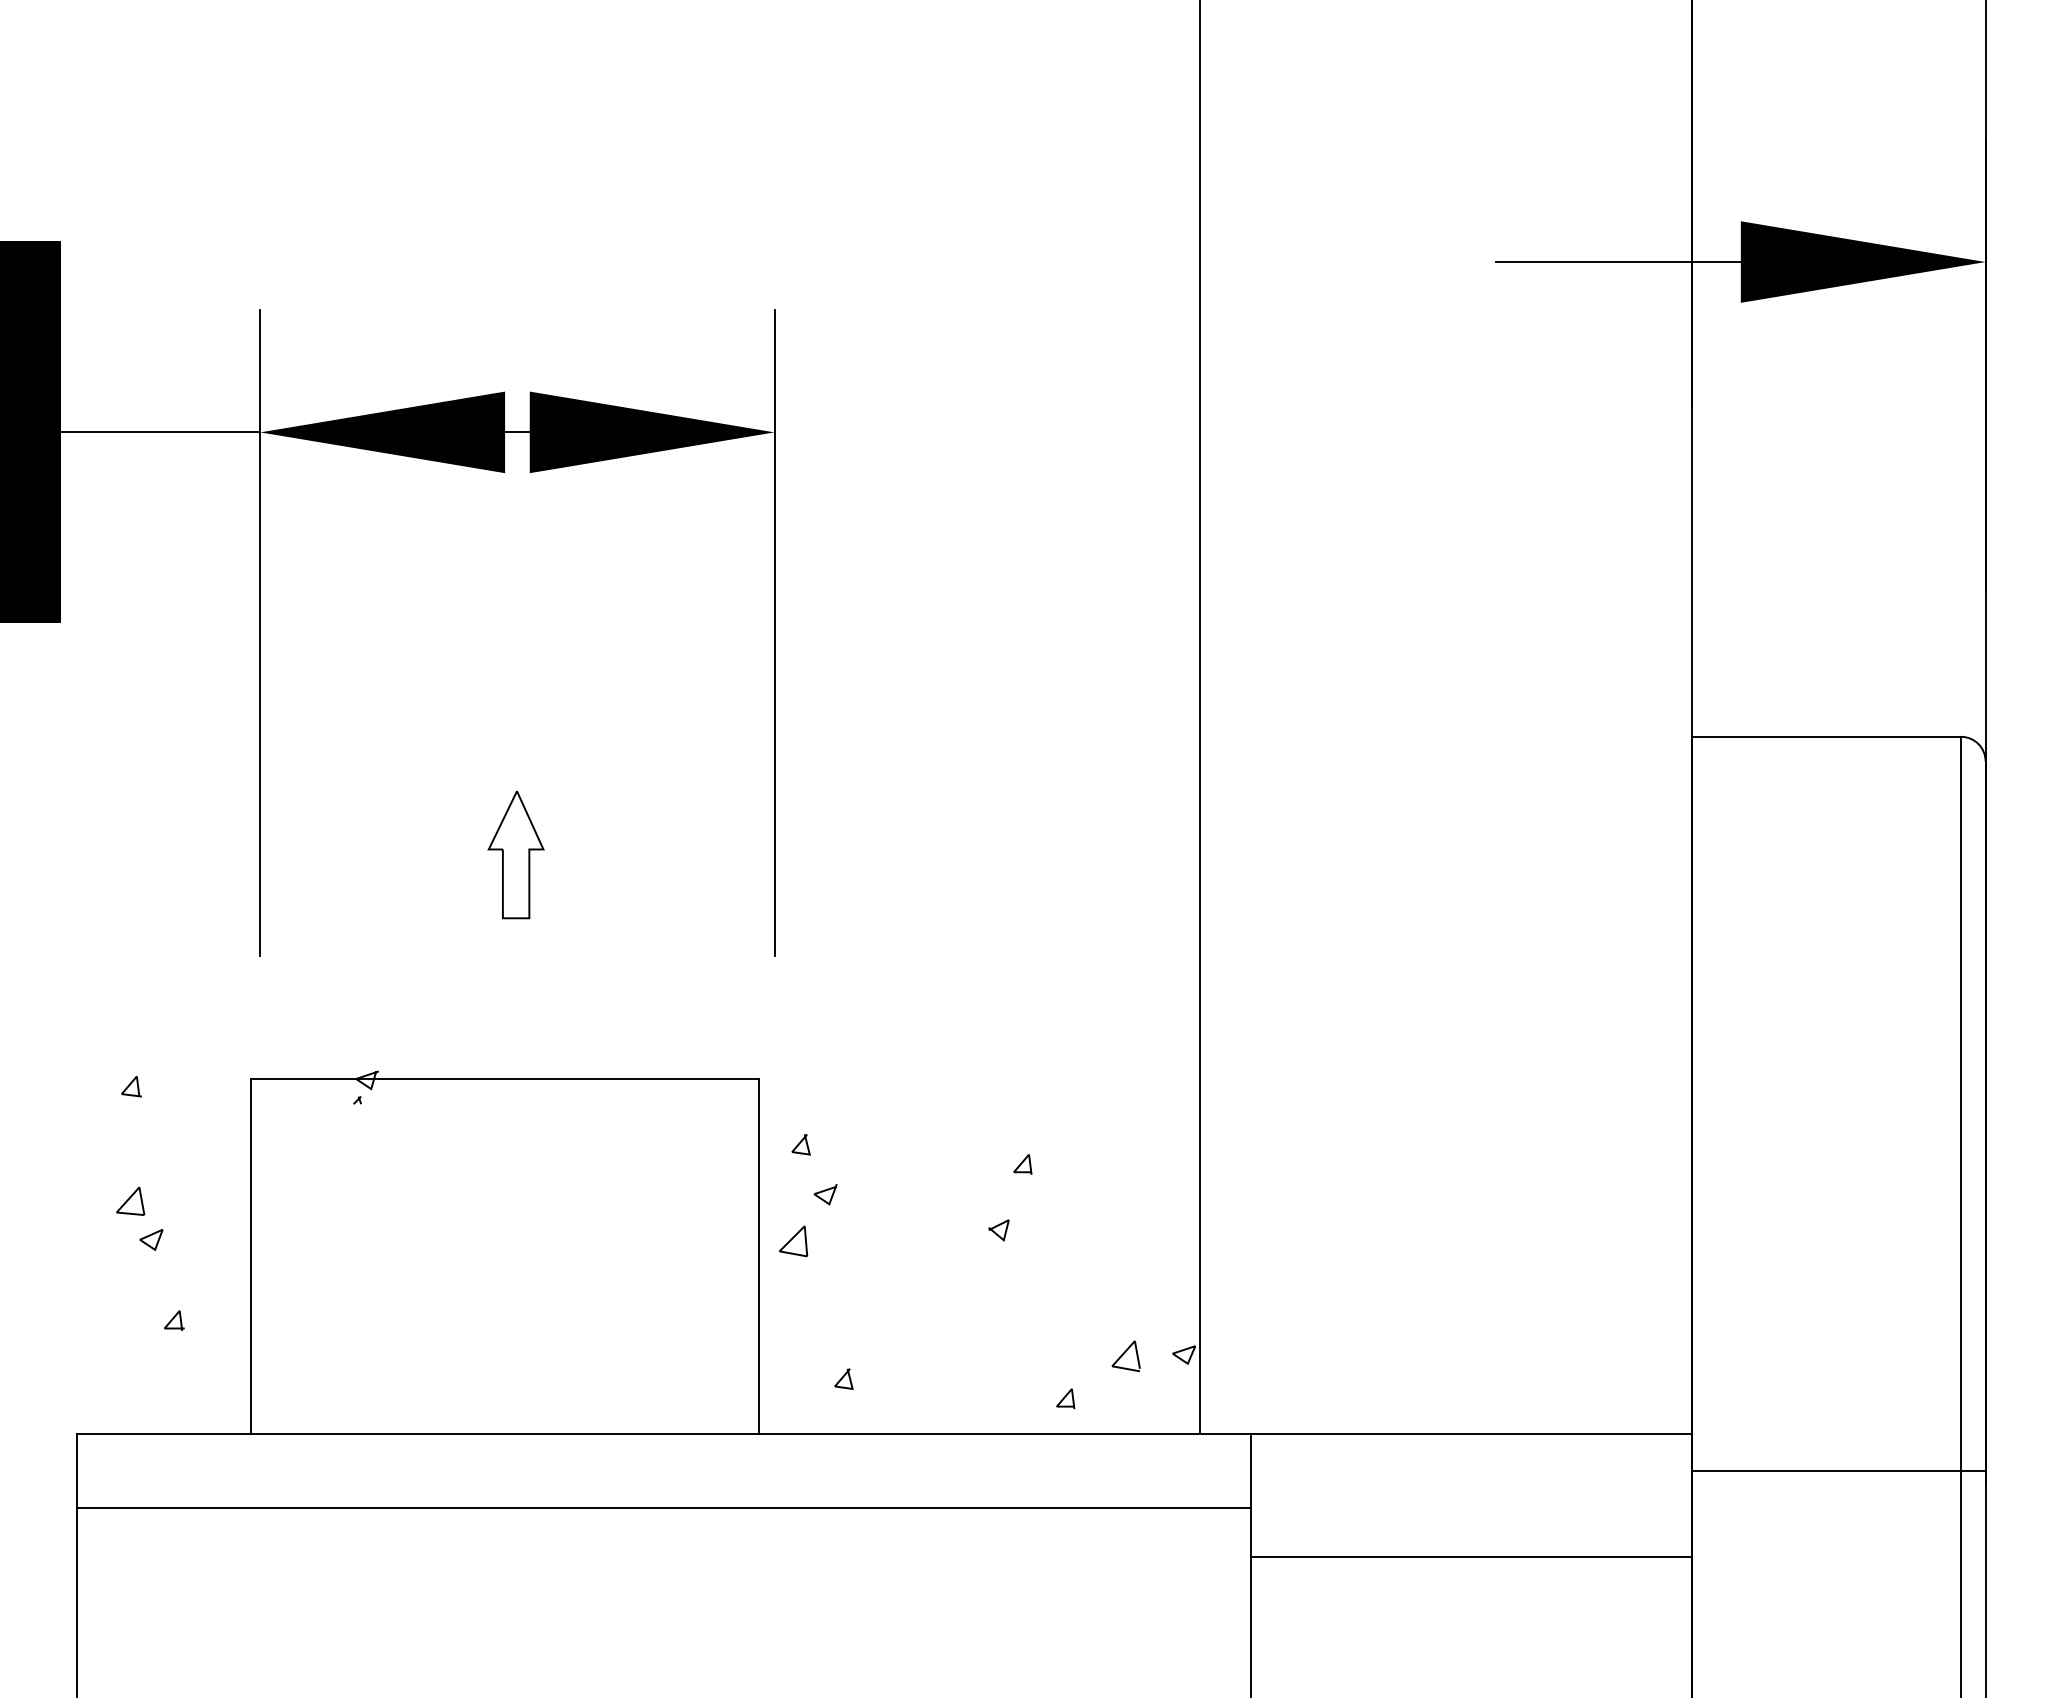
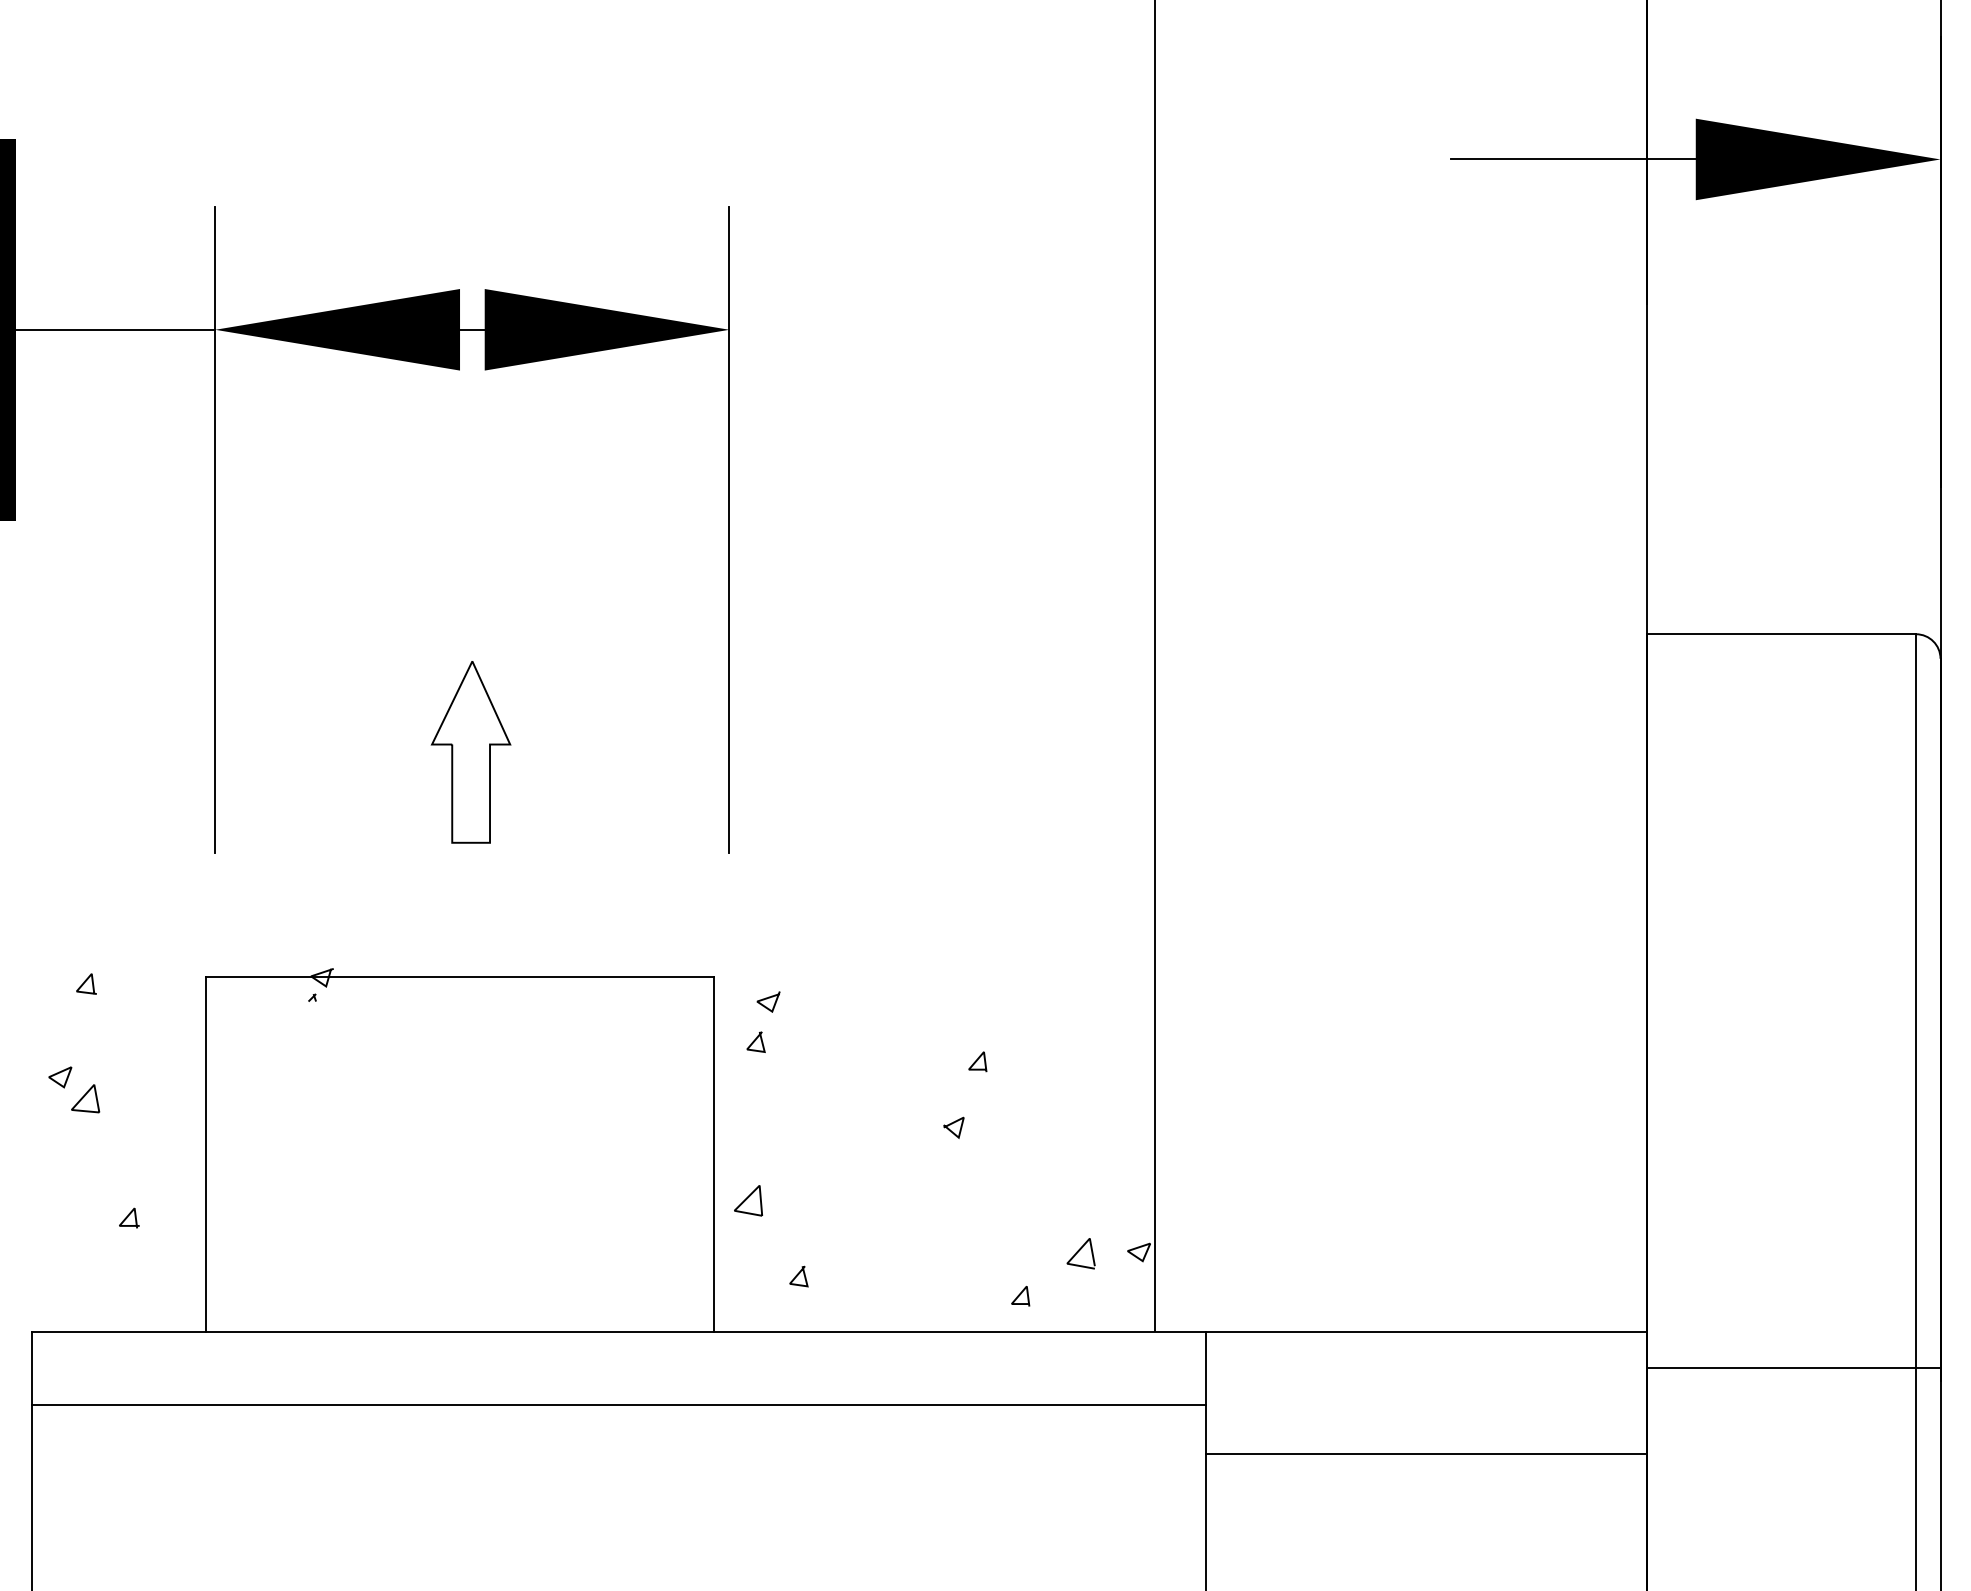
part: (515, 854) -> (470, 751), size x1.43
line: (825, 1191) -> (768, 998), moved
part: (151, 1240) -> (60, 1077), moved
part: (793, 1241) -> (748, 1200), moved

